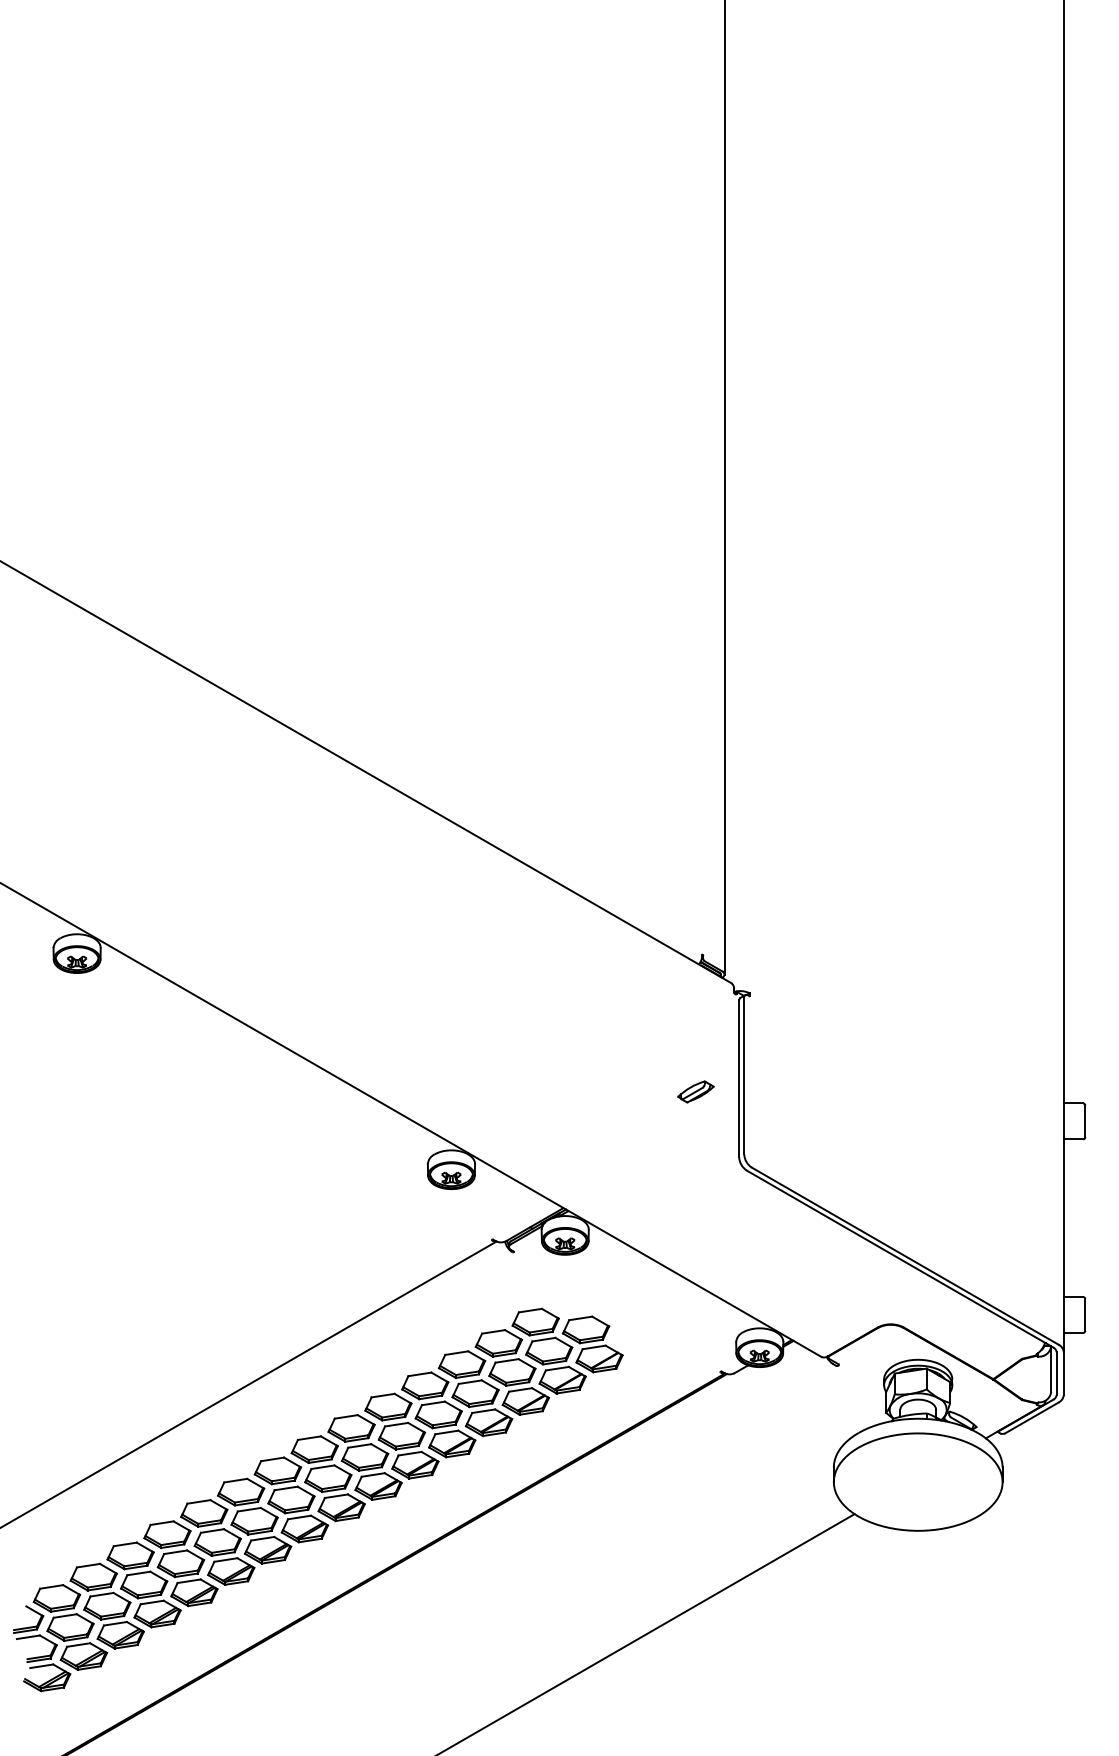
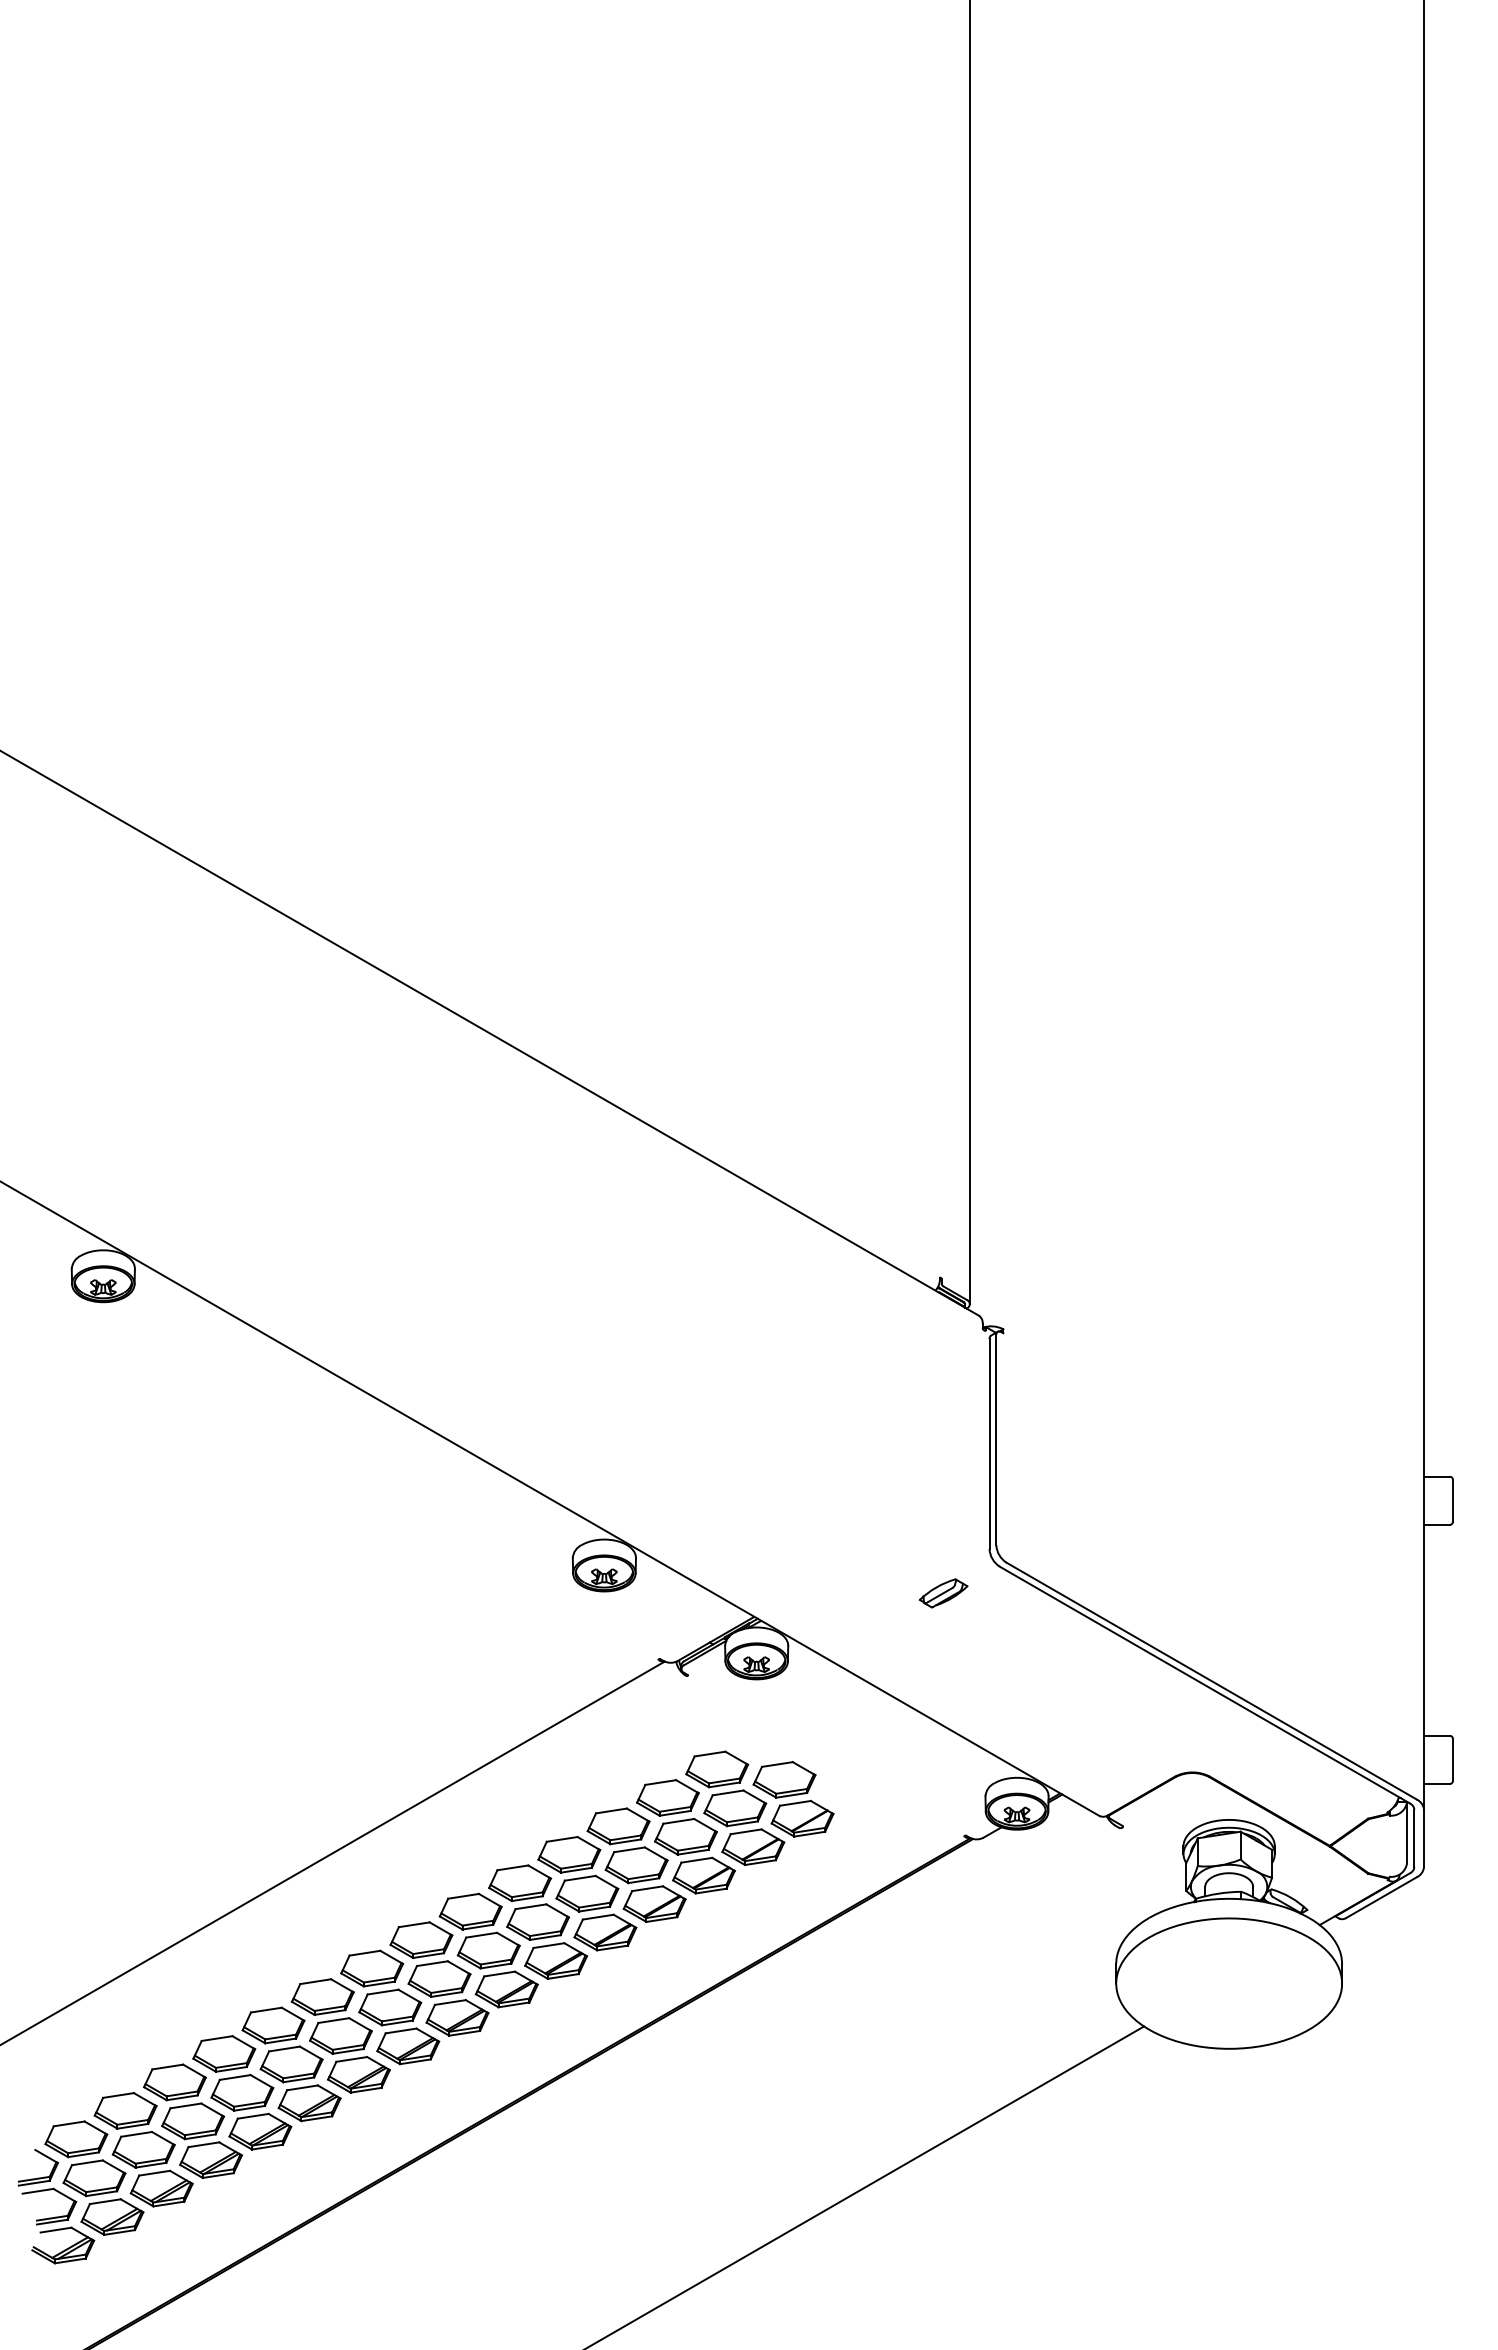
part: (695, 1092) -> (943, 1593), moved

